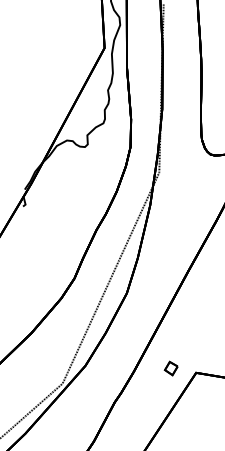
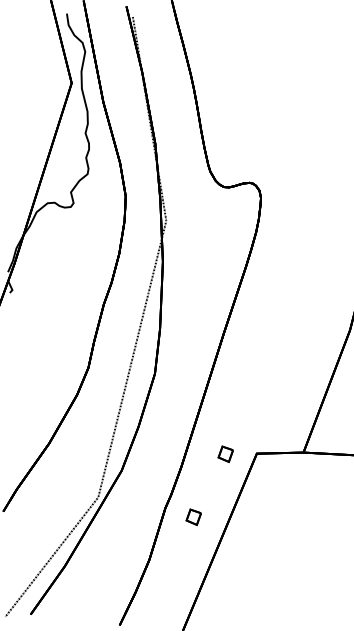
part: (135, 414) -> (193, 517), added

